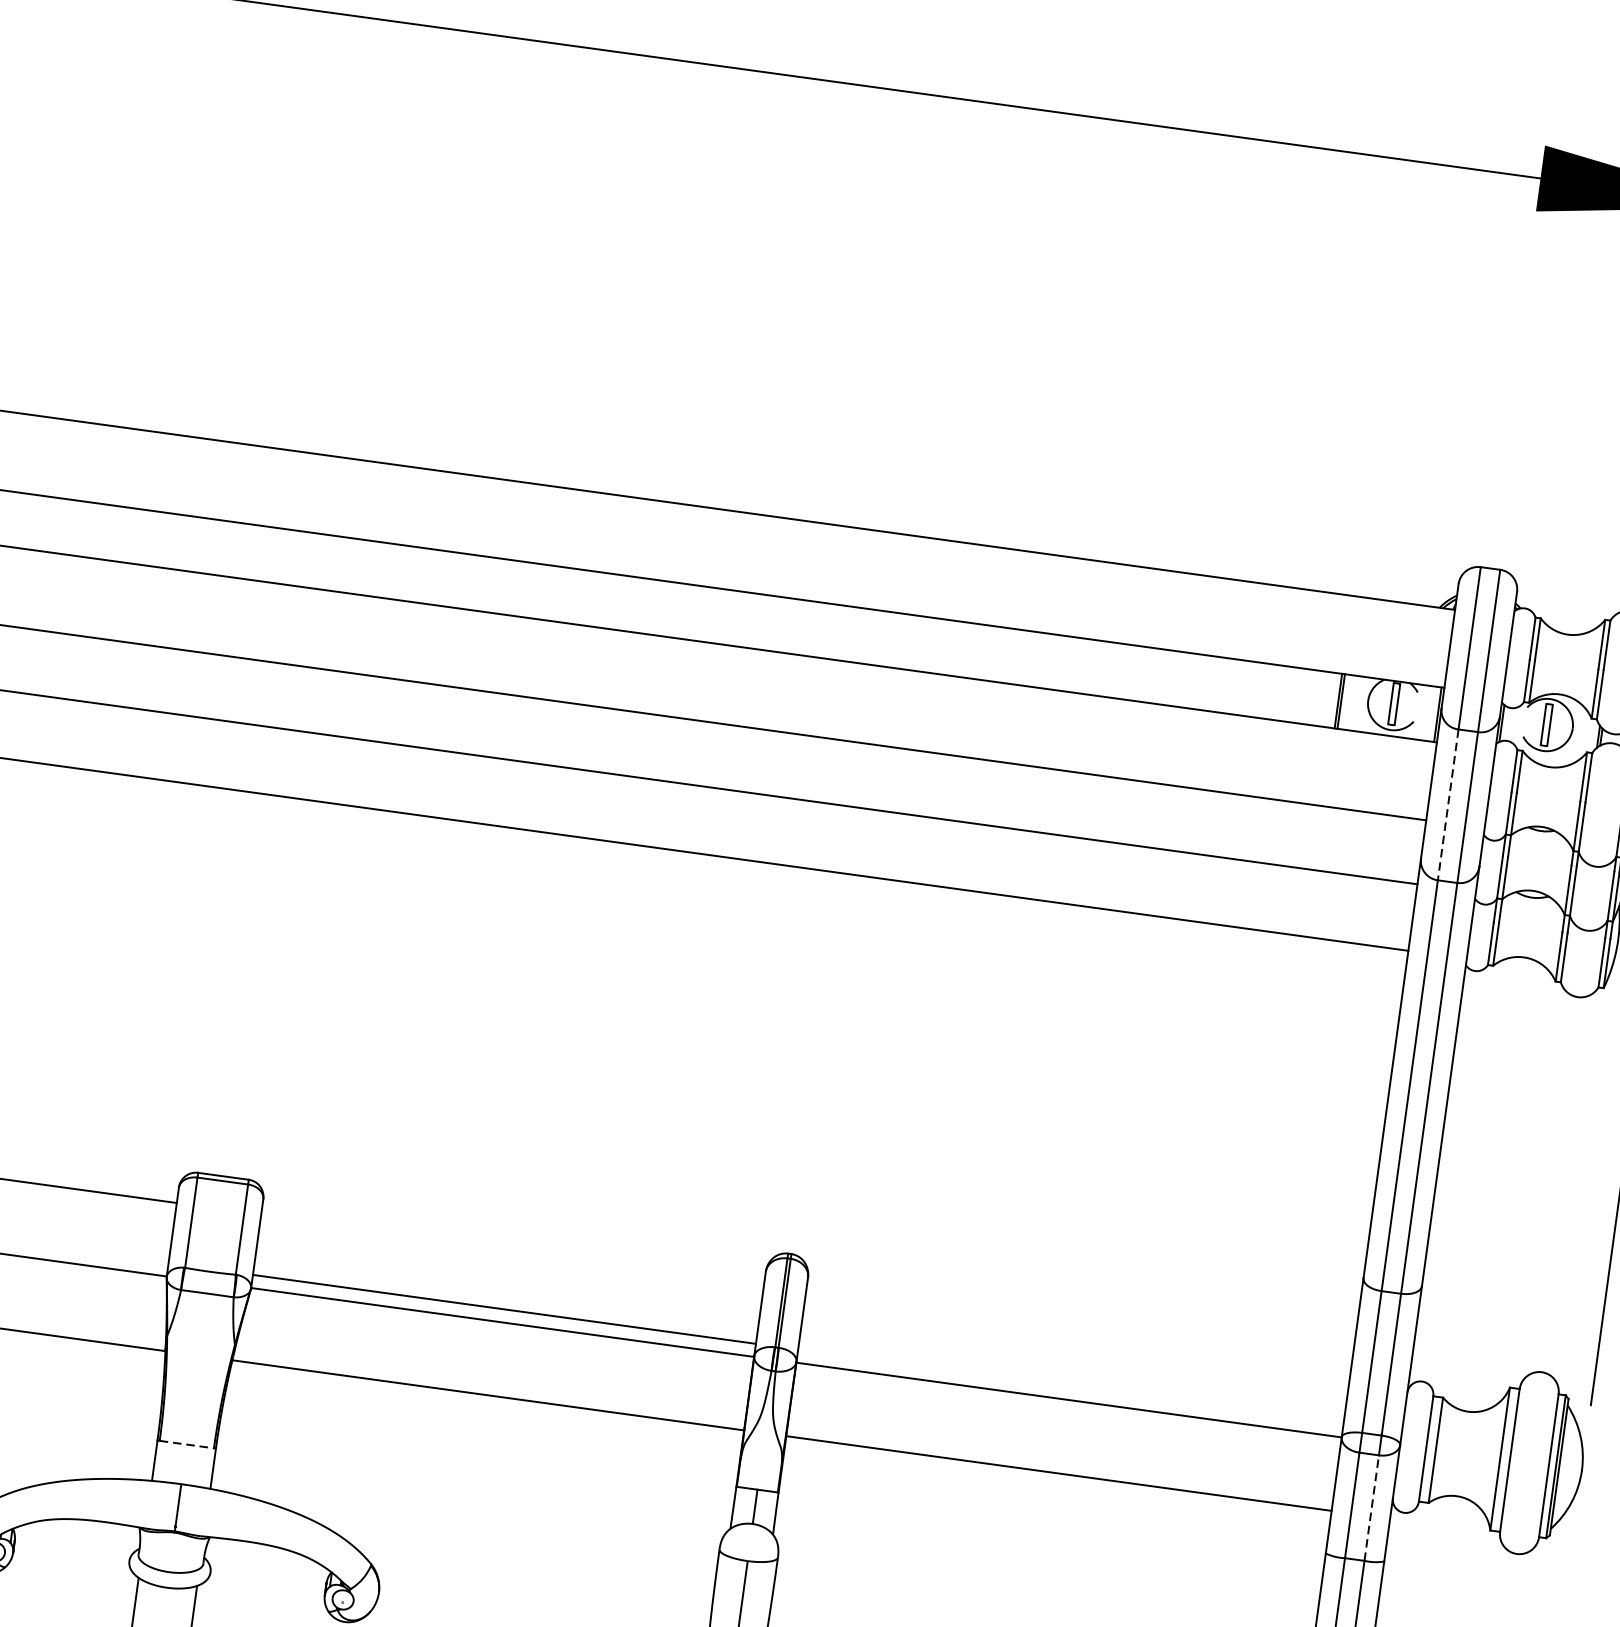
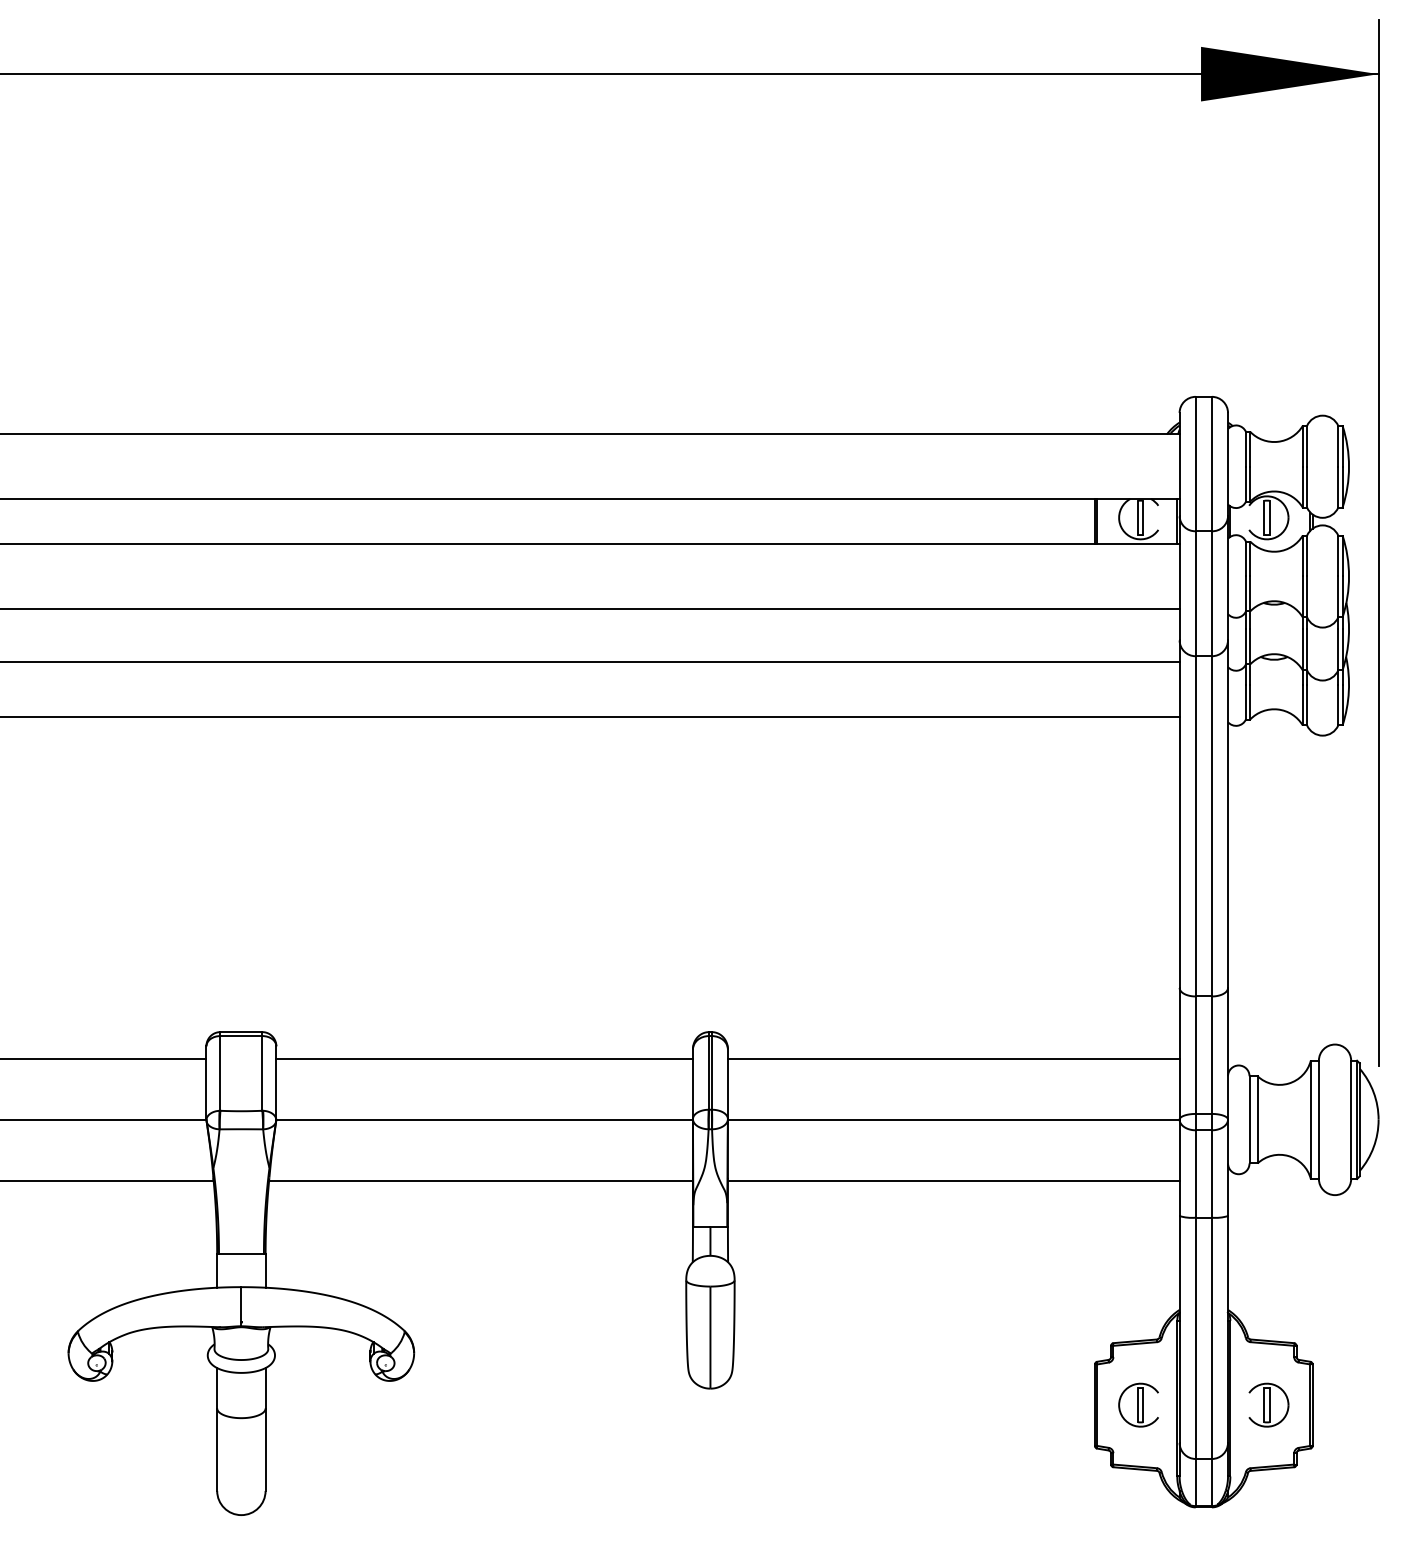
line: (1447, 805) -> (1195, 594), dashed -> solid
line: (504, 1309) -> (484, 1059), moved
line: (1078, 1327) -> (953, 1059), added
line: (186, 1444) -> (241, 1254), dashed -> solid
line: (1371, 1508) -> (1211, 1174), dashed -> solid

